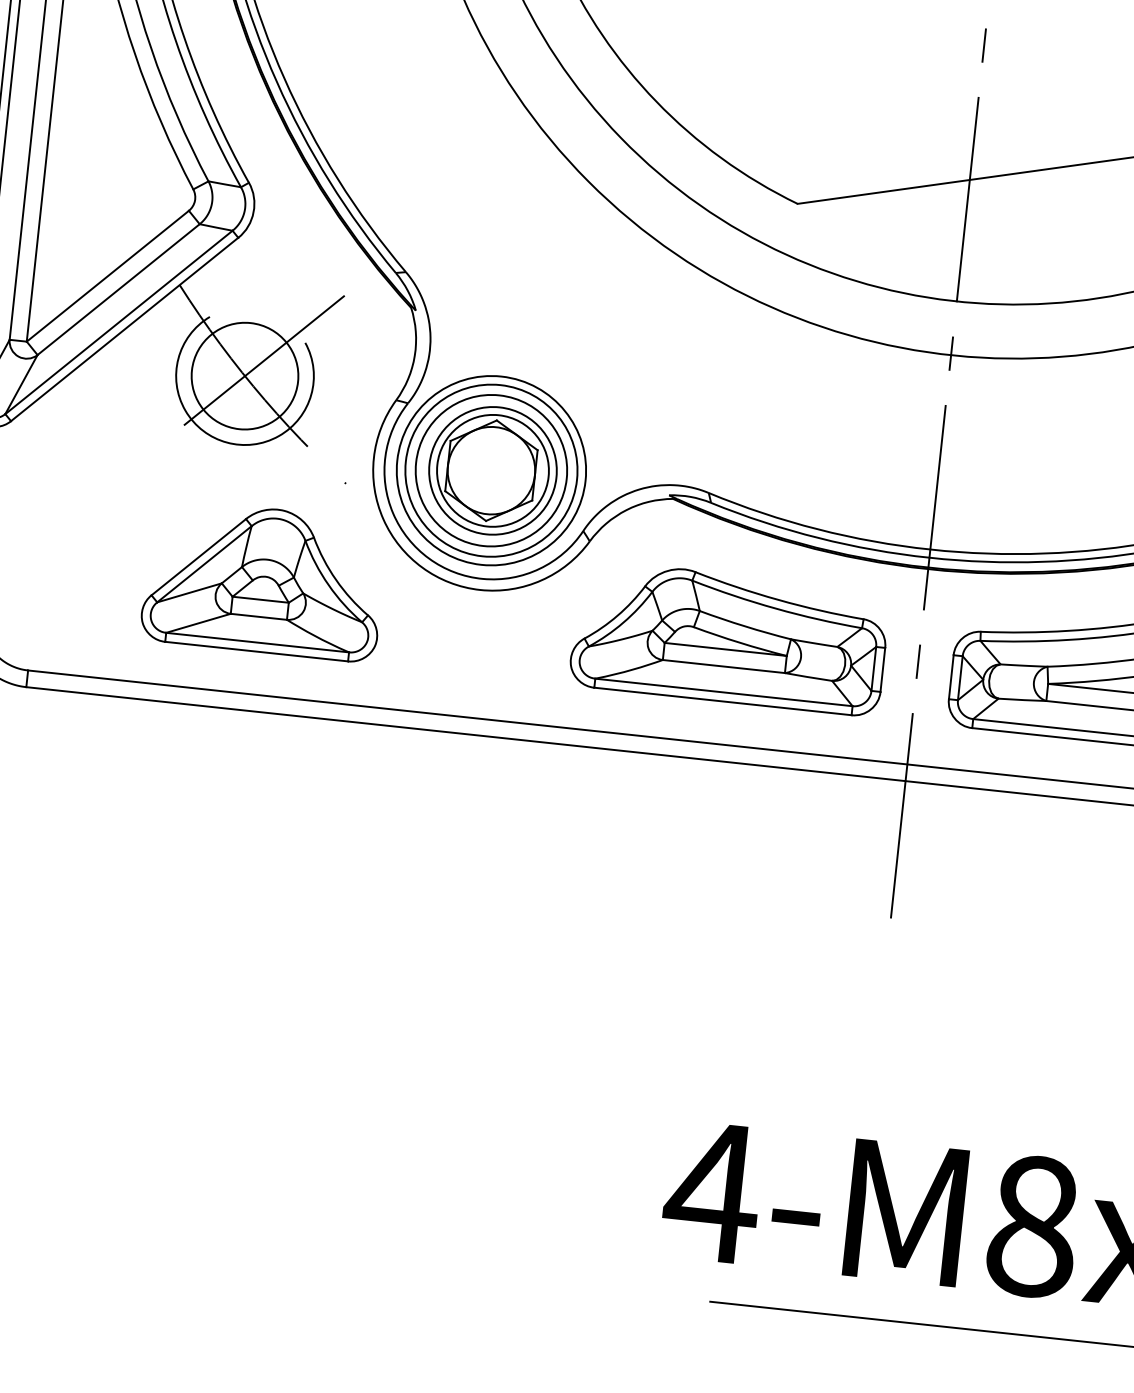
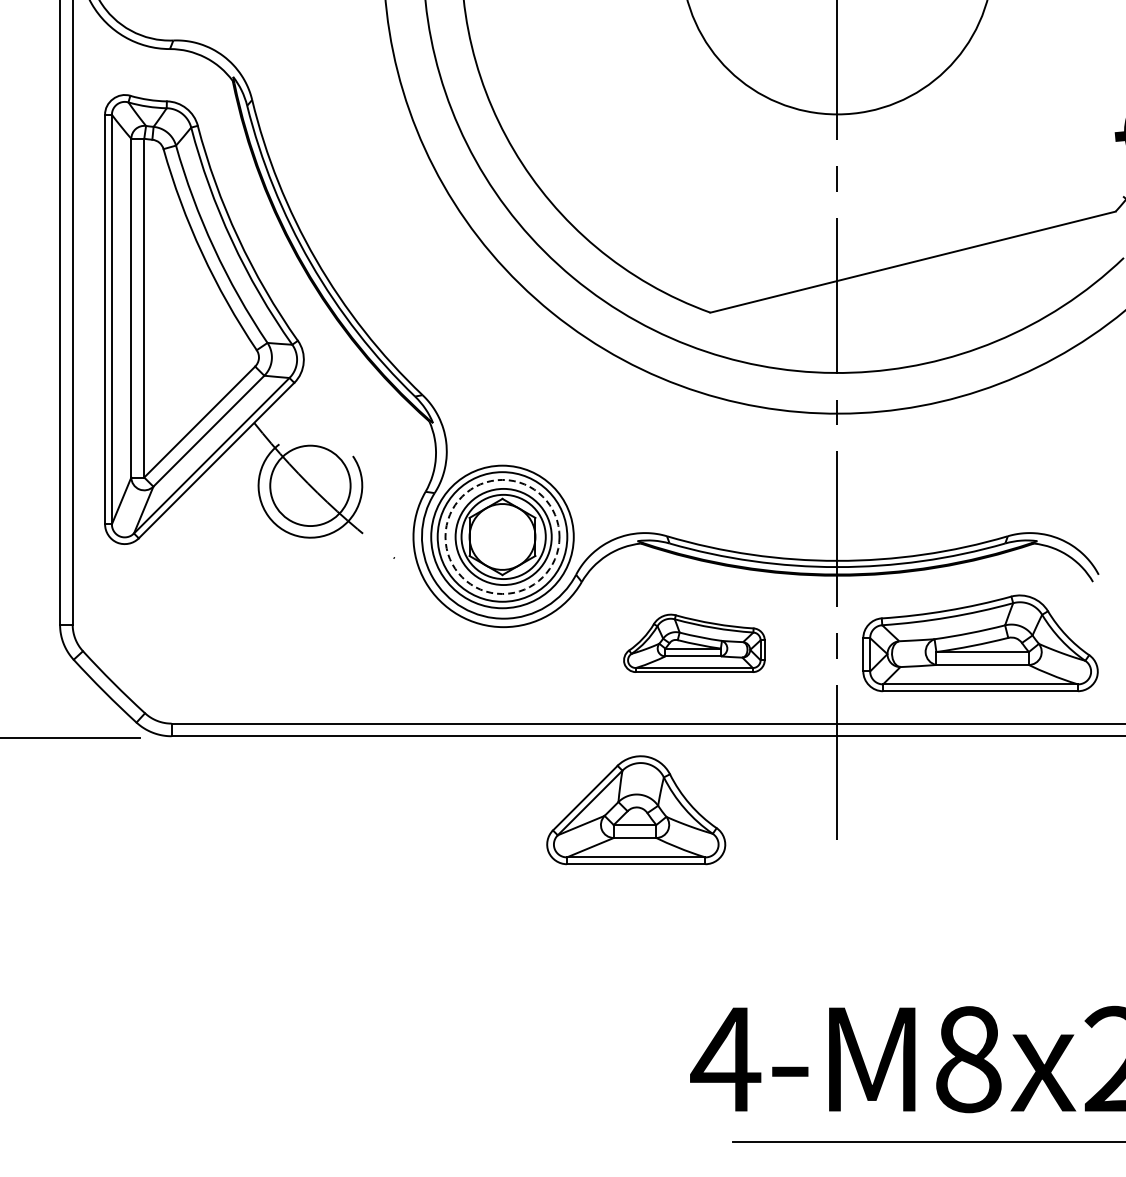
line: (255, 366) -> (317, 477), removed
circle: (491, 470) -> (502, 536), solid -> dashed
part: (264, 580) -> (636, 810), moved
part: (729, 638) -> (694, 643), size x0.6

